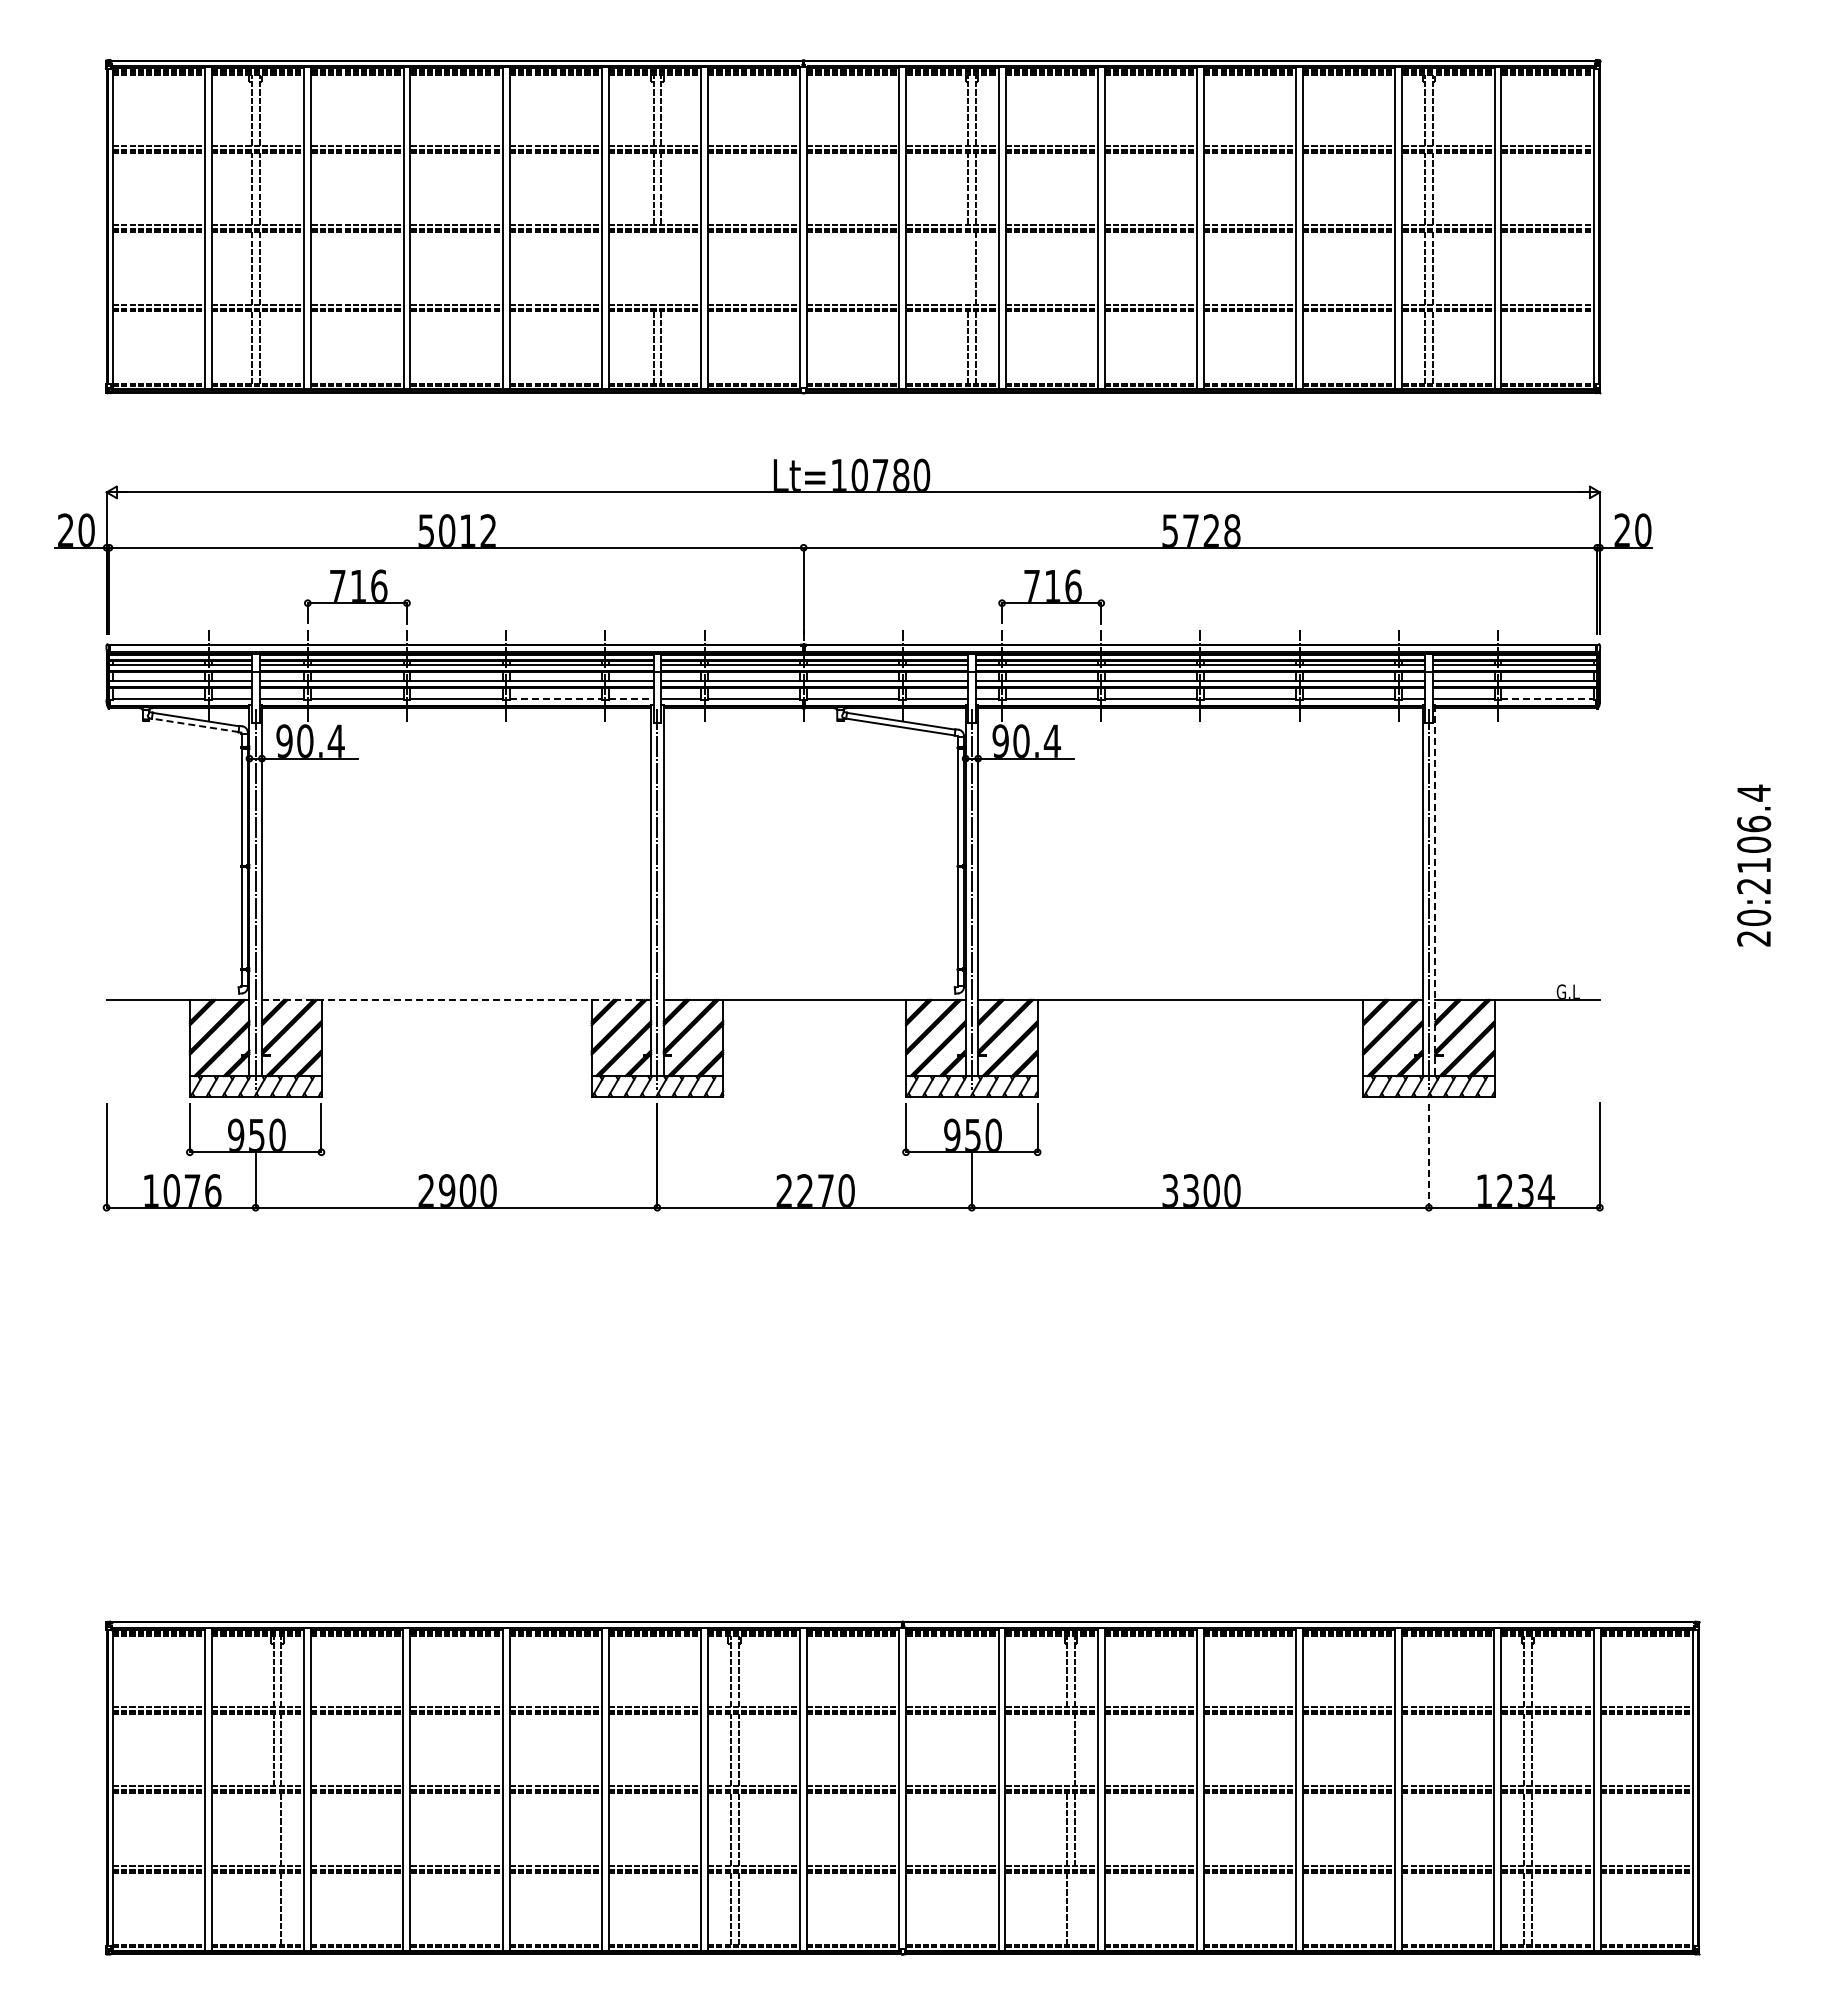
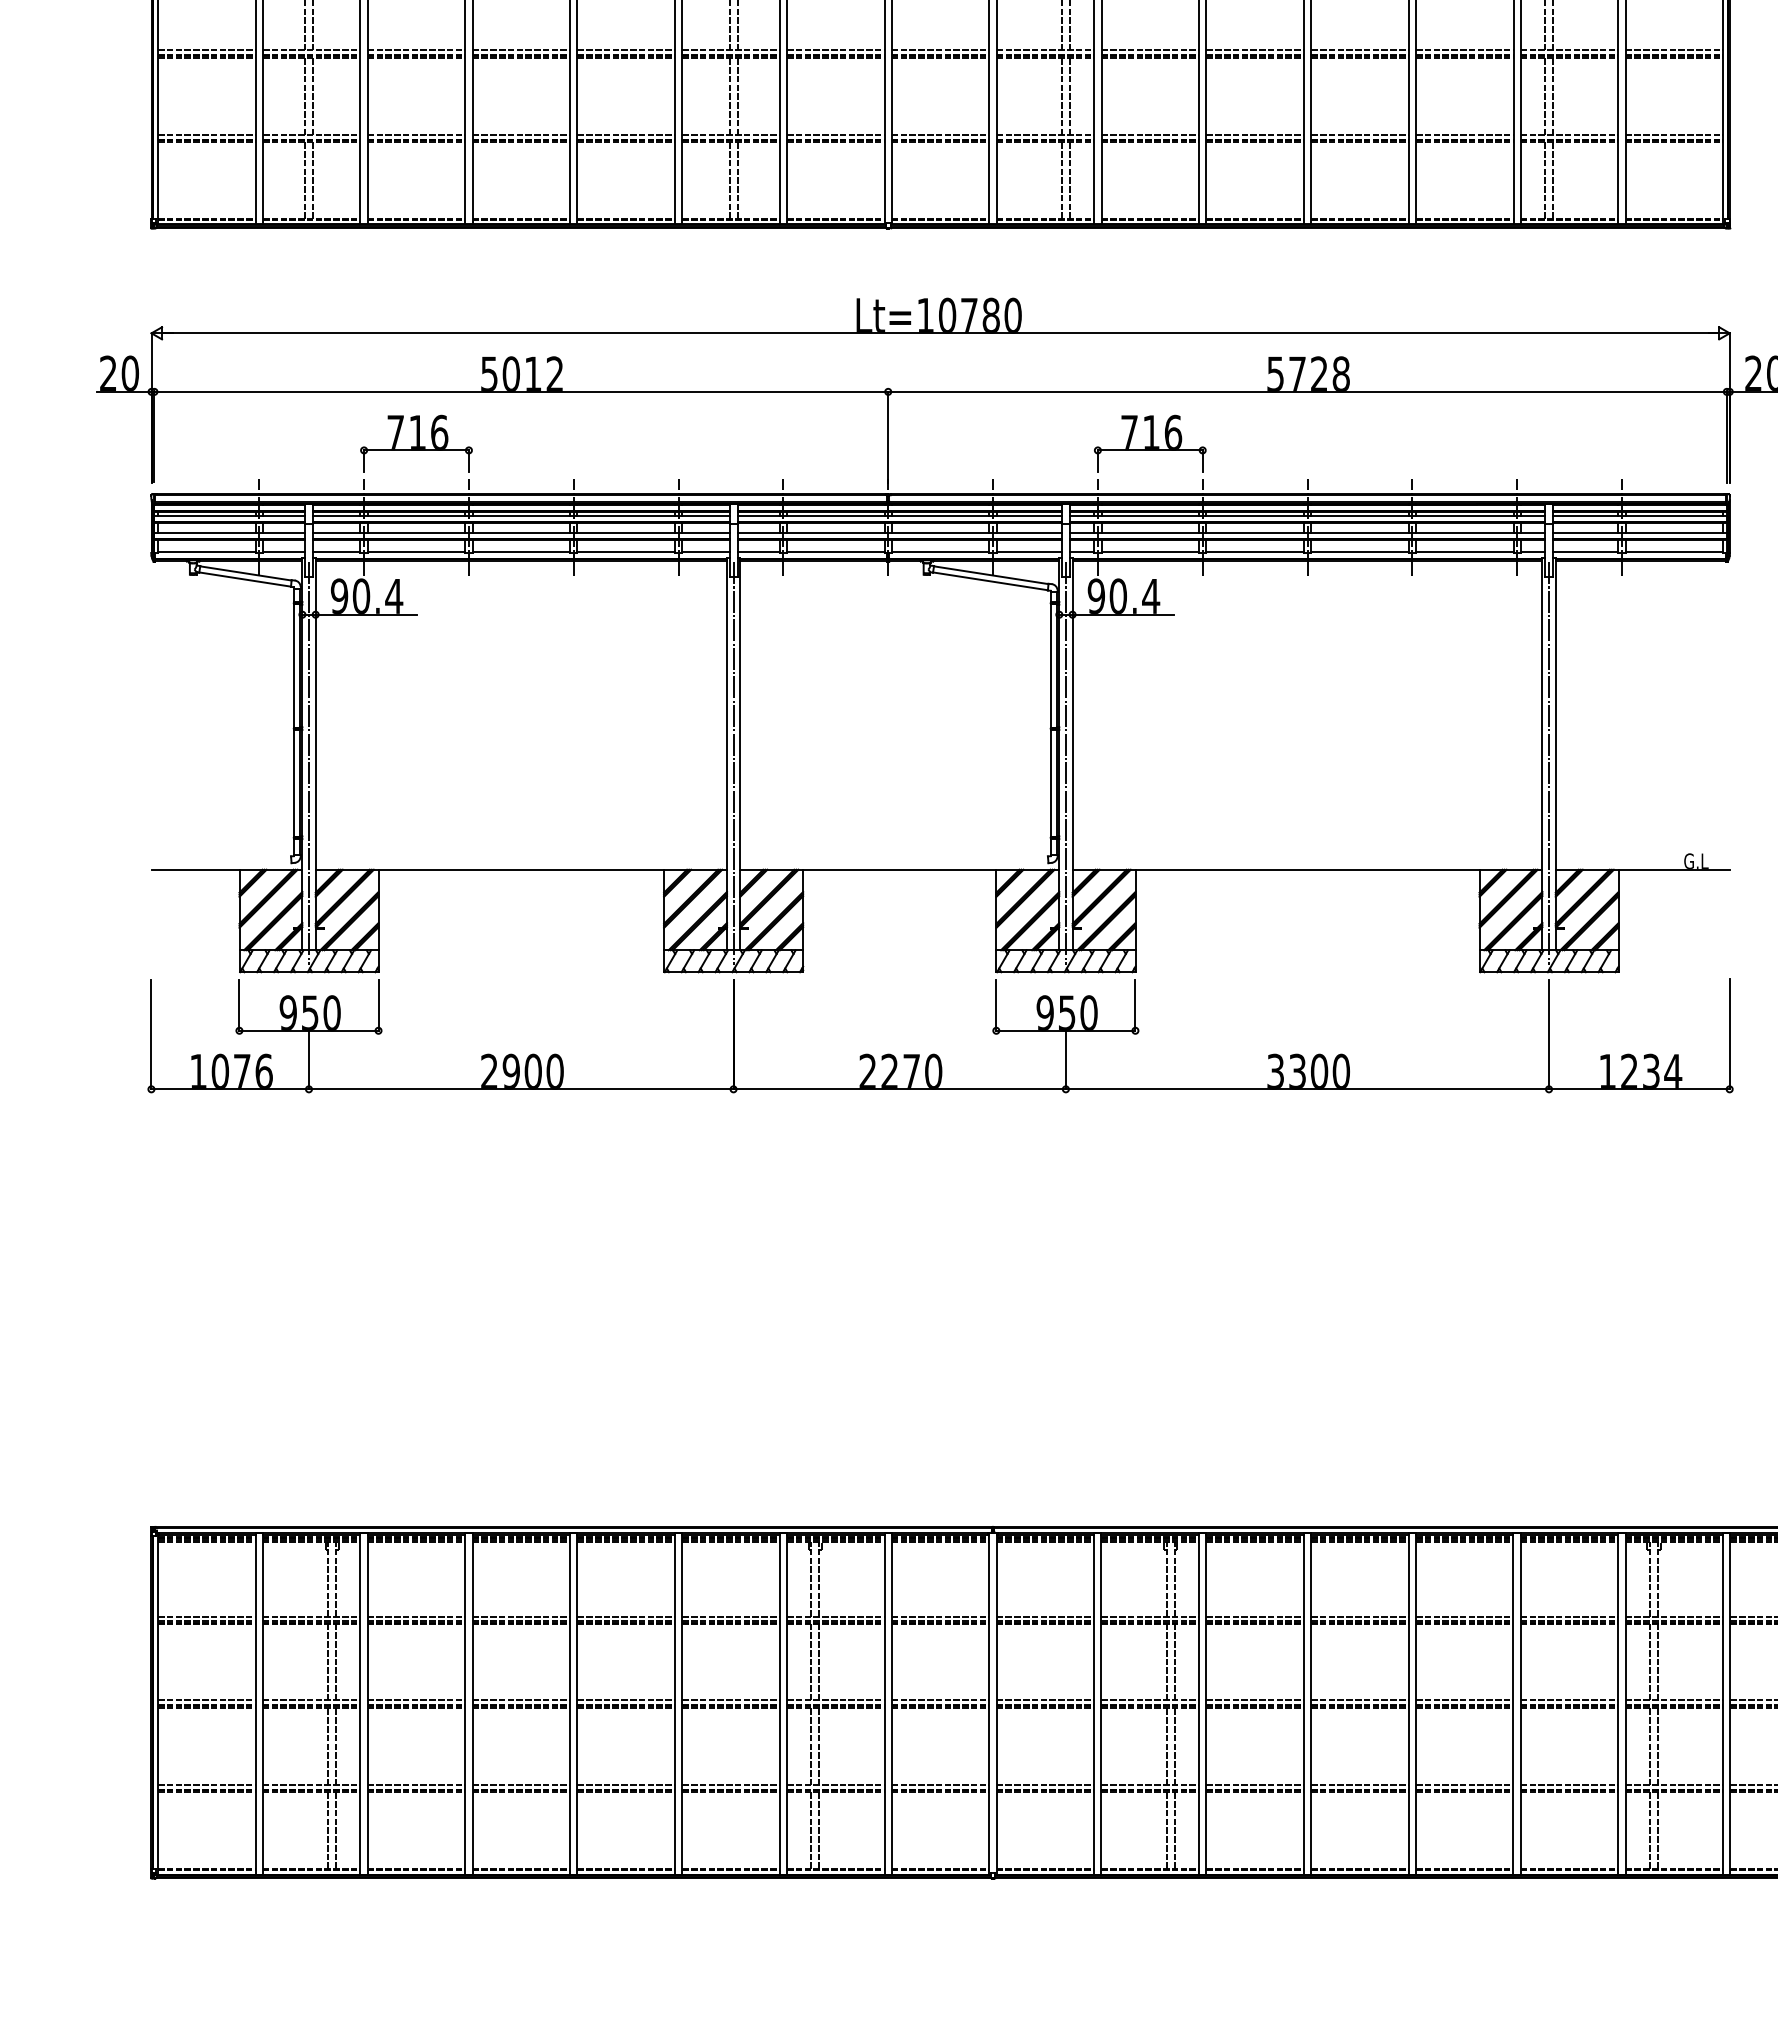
line: (653, 267) -> (729, 95), added
line: (661, 267) -> (737, 95), added
line: (968, 267) -> (1062, 95), added
line: (556, 699) -> (626, 552), dashed -> solid
line: (631, 699) -> (706, 552), dashed -> solid
line: (1548, 699) -> (1675, 552), dashed -> solid
line: (195, 725) -> (245, 579), dashed -> solid
line: (1435, 890) -> (1555, 754), dashed -> solid
line: (456, 999) -> (521, 869), dashed -> solid
line: (1428, 1156) -> (1548, 1035), dashed -> solid
line: (1067, 1749) -> (1167, 1661), added
line: (273, 1829) -> (327, 1746), added
line: (273, 1908) -> (327, 1830), added
line: (1074, 1908) -> (1174, 1830), added

